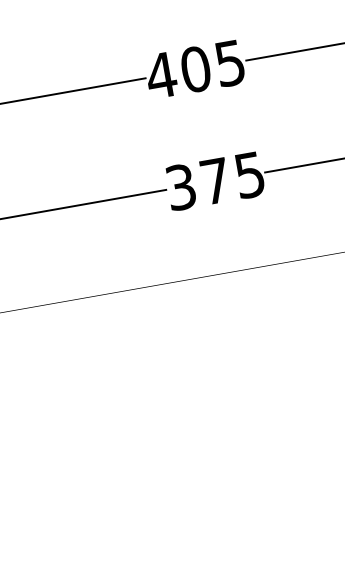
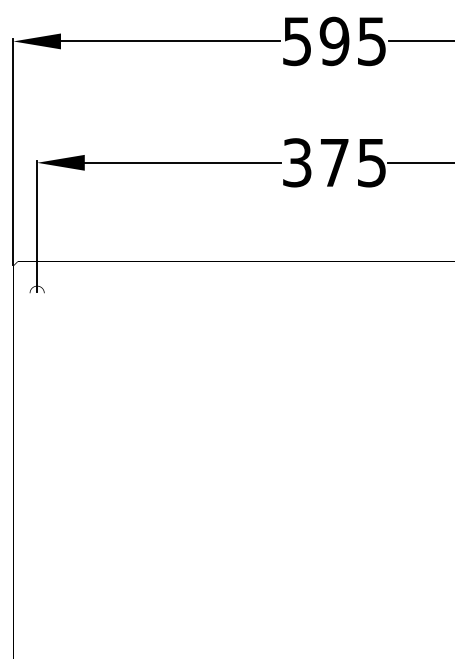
text: (178, 72) -> (315, 41), 405 -> 595

